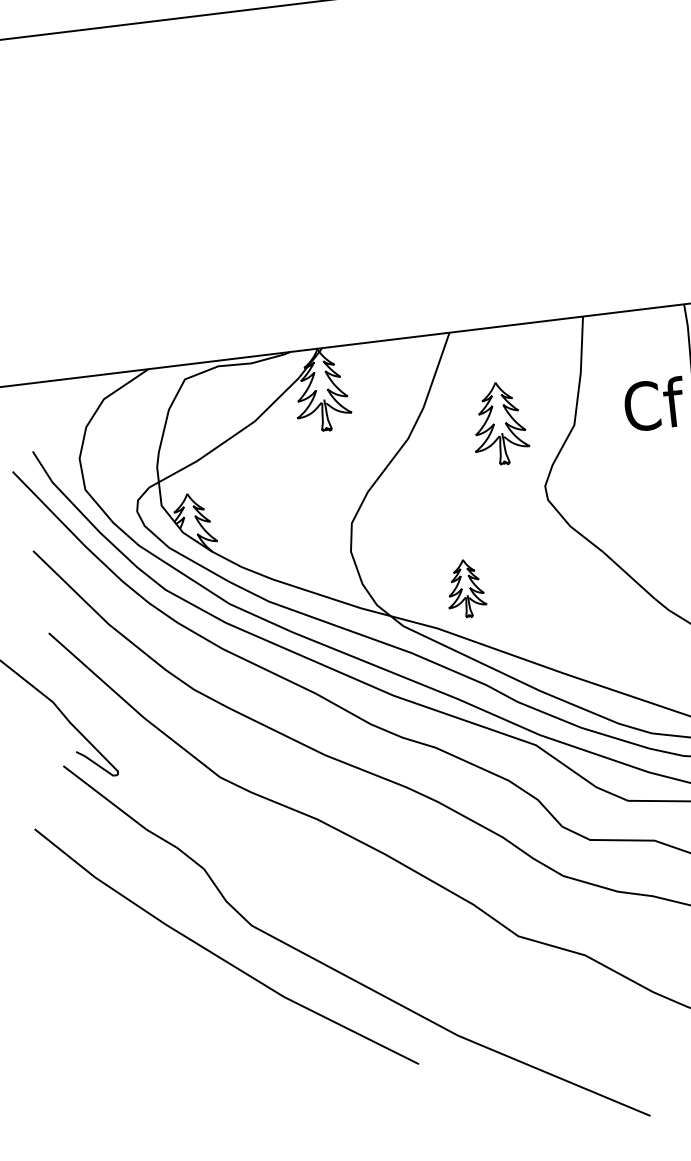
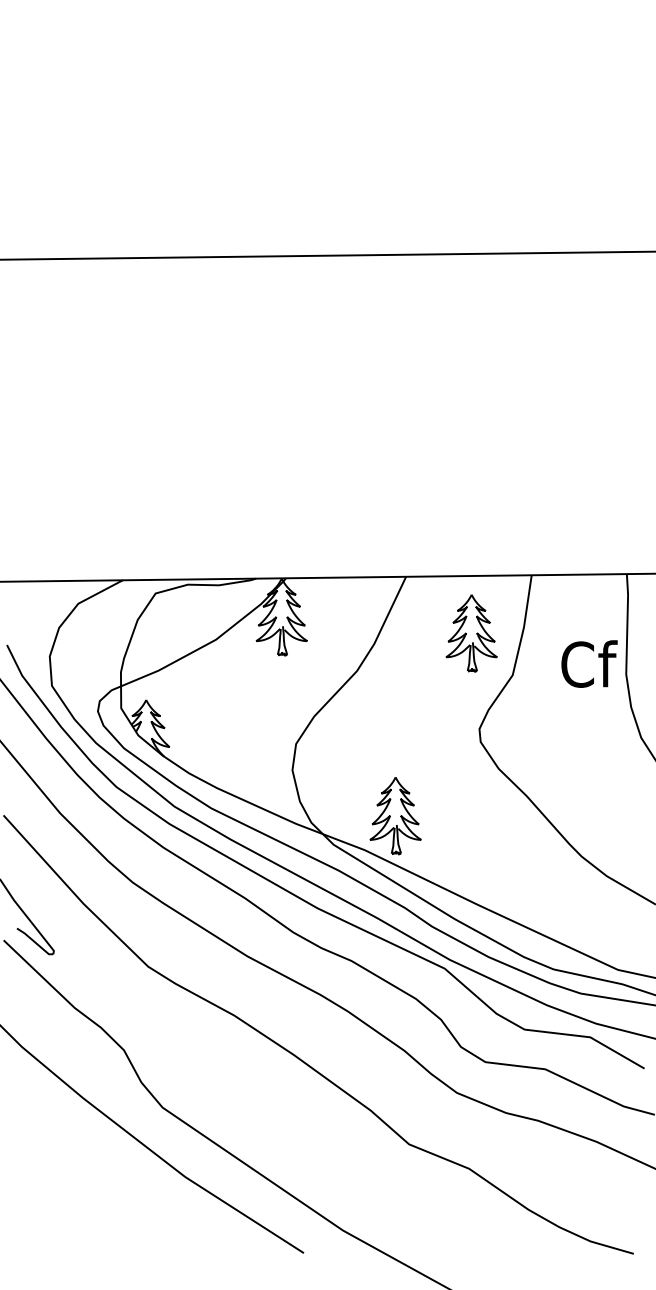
part: (499, 423) -> (471, 633), moved
part: (465, 588) -> (395, 816), size x1.43

